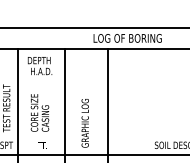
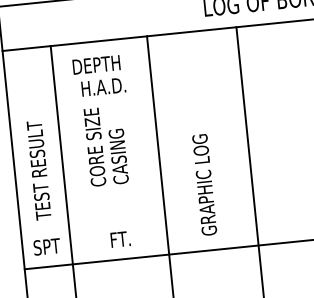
text: (39, 112) -> (105, 145), moved

